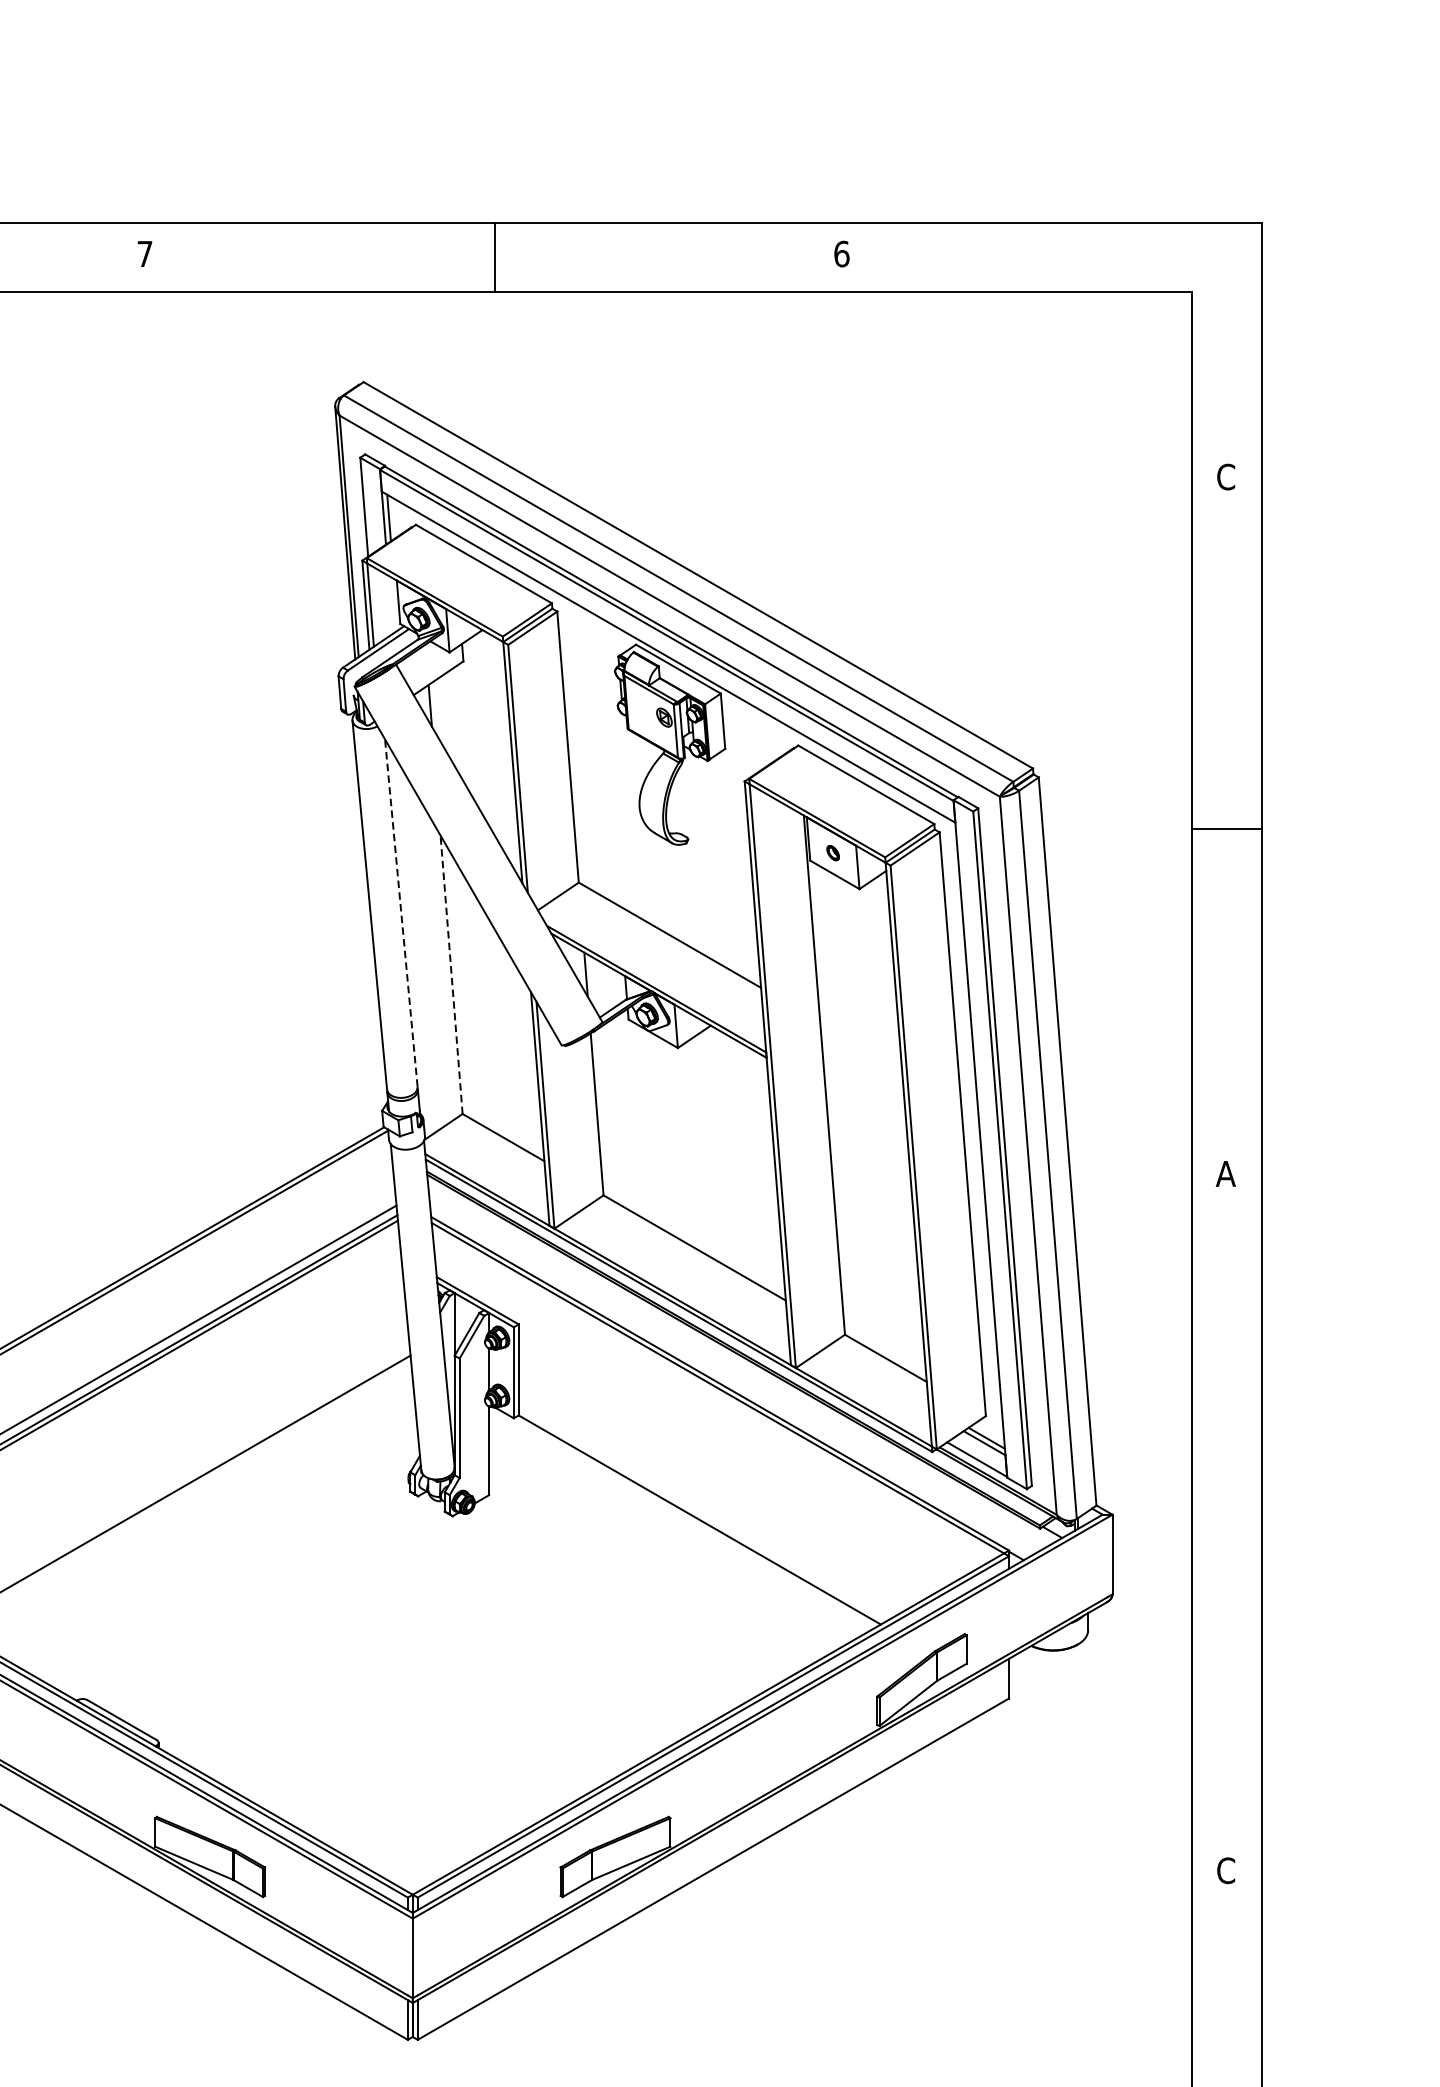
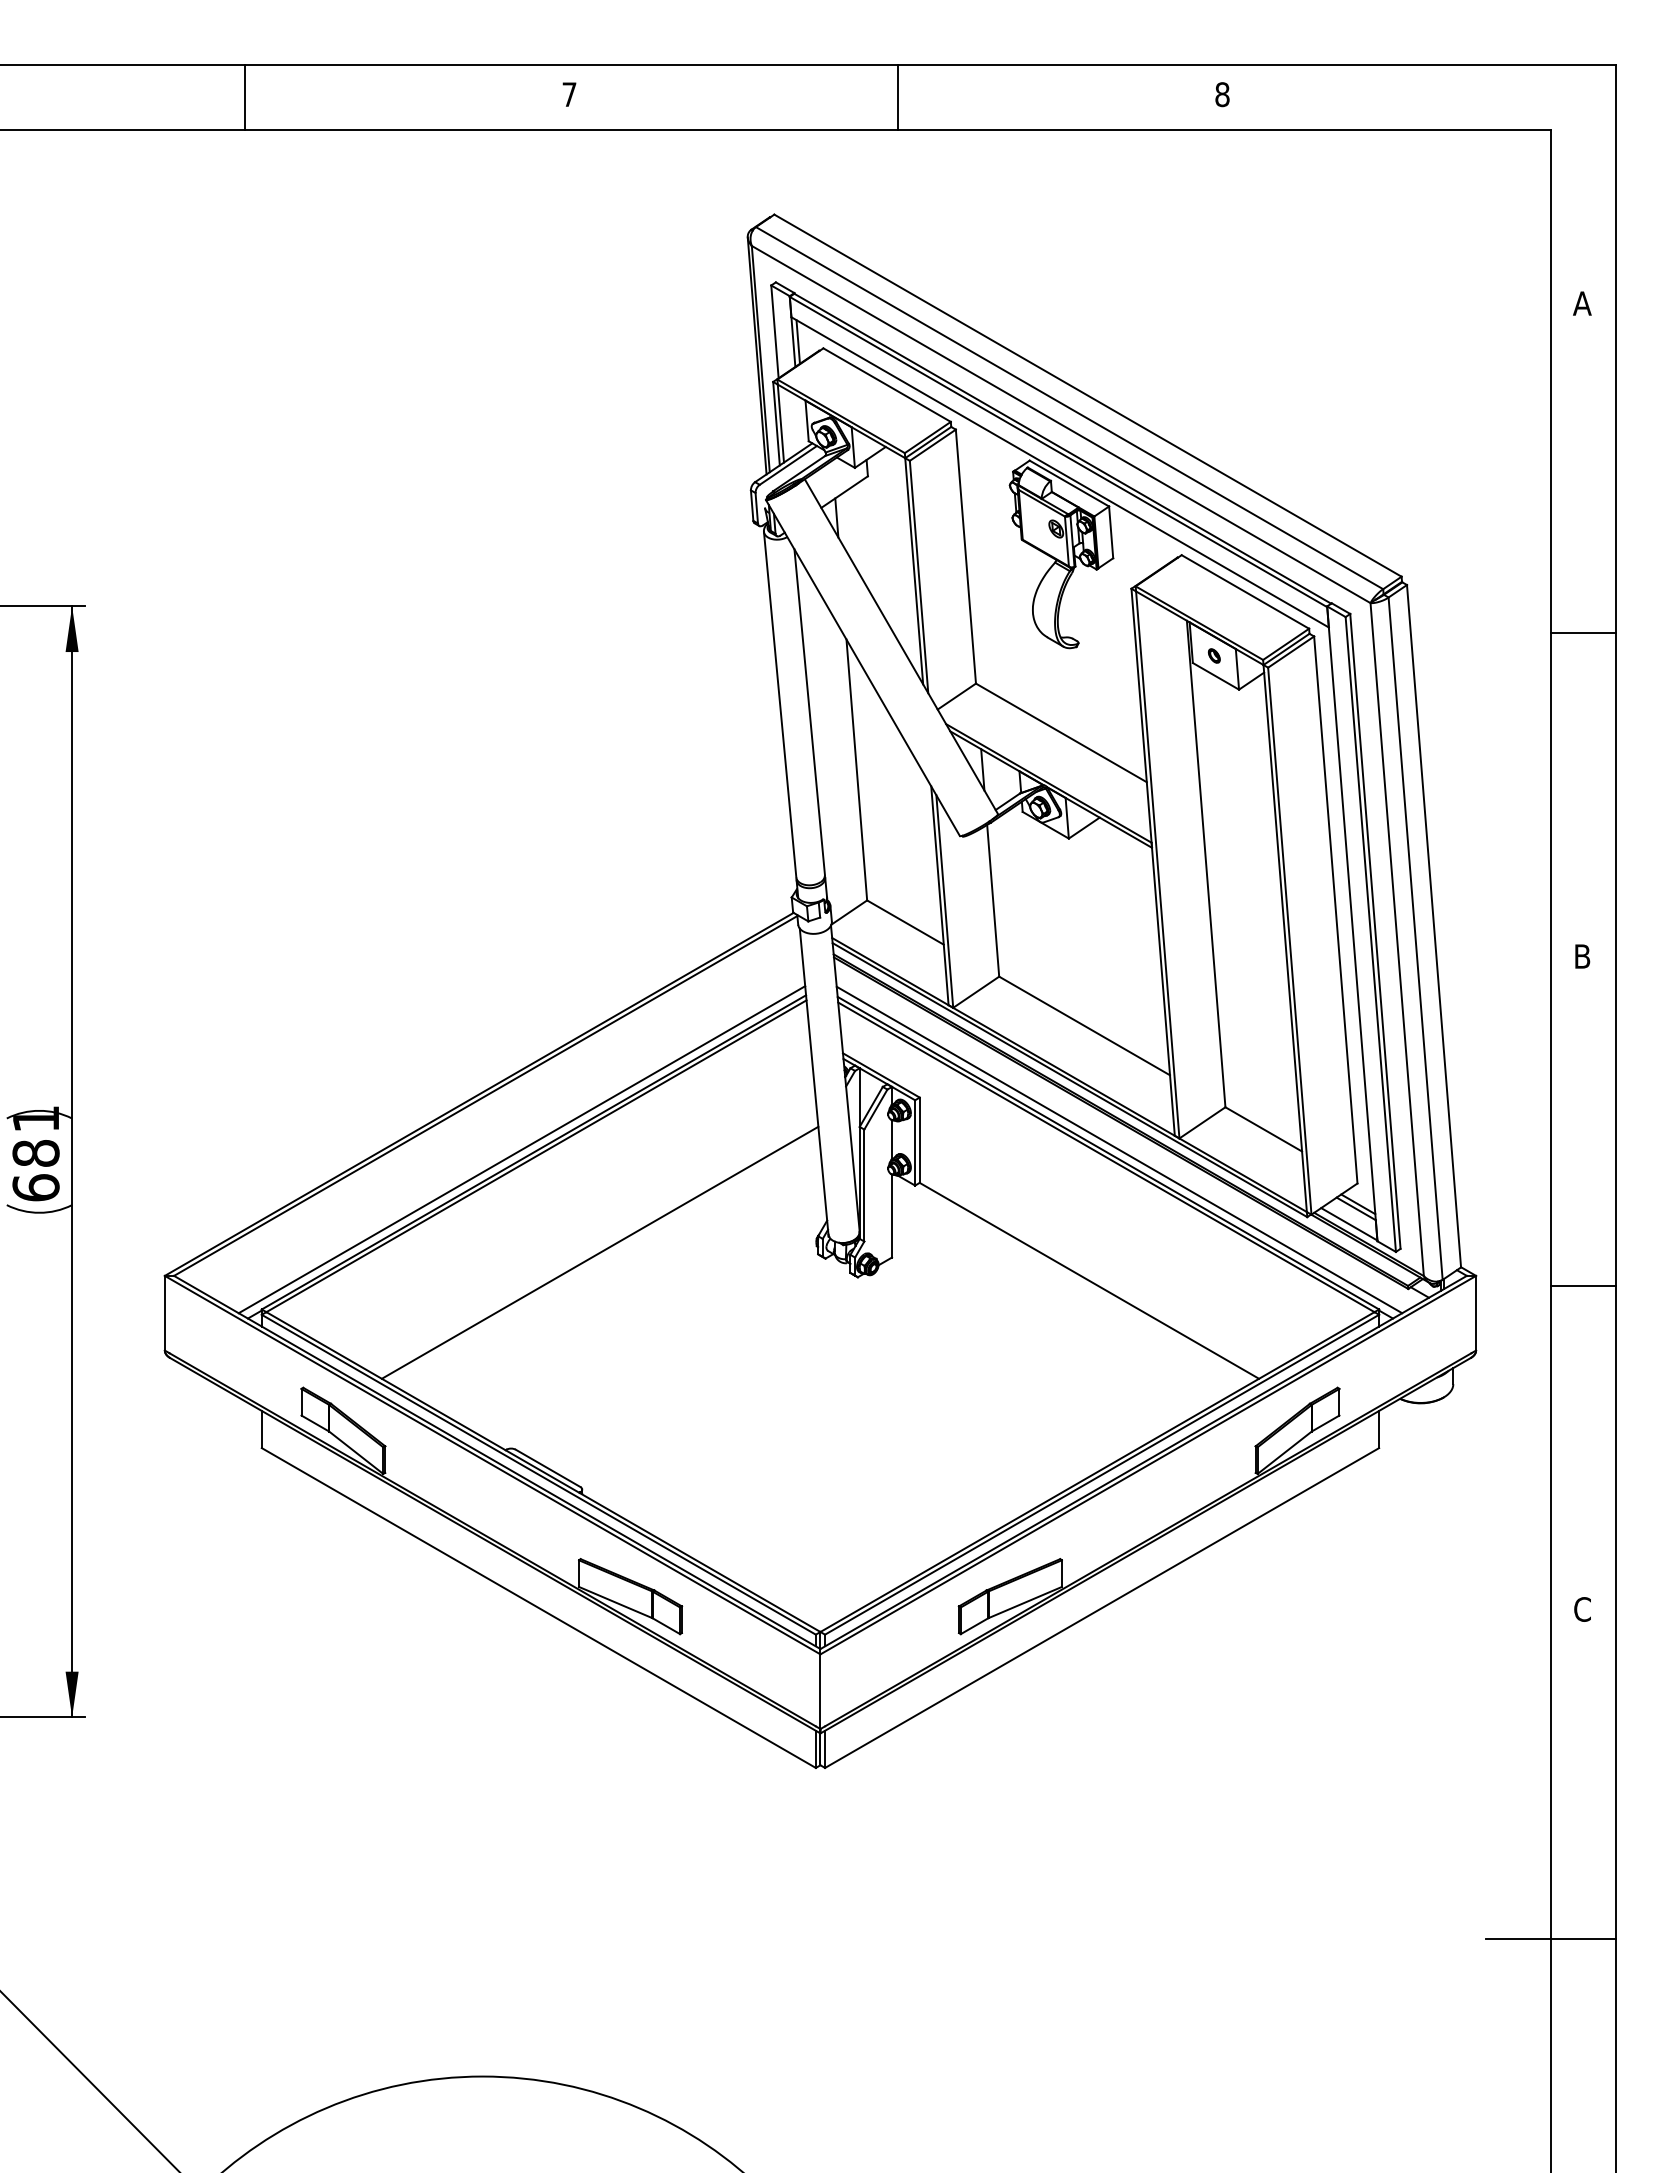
text: (841, 253) -> (1222, 94), 6 -> 8
text: (1226, 476) -> (1582, 303), C -> A
line: (401, 912) -> (809, 711), dashed -> solid
line: (451, 974) -> (856, 769), dashed -> solid
text: (1226, 1173) -> (1582, 956), A -> B
line: (731, 1379) -> (1119, 1149), added
line: (1227, 1526) -> (1583, 1286), added

